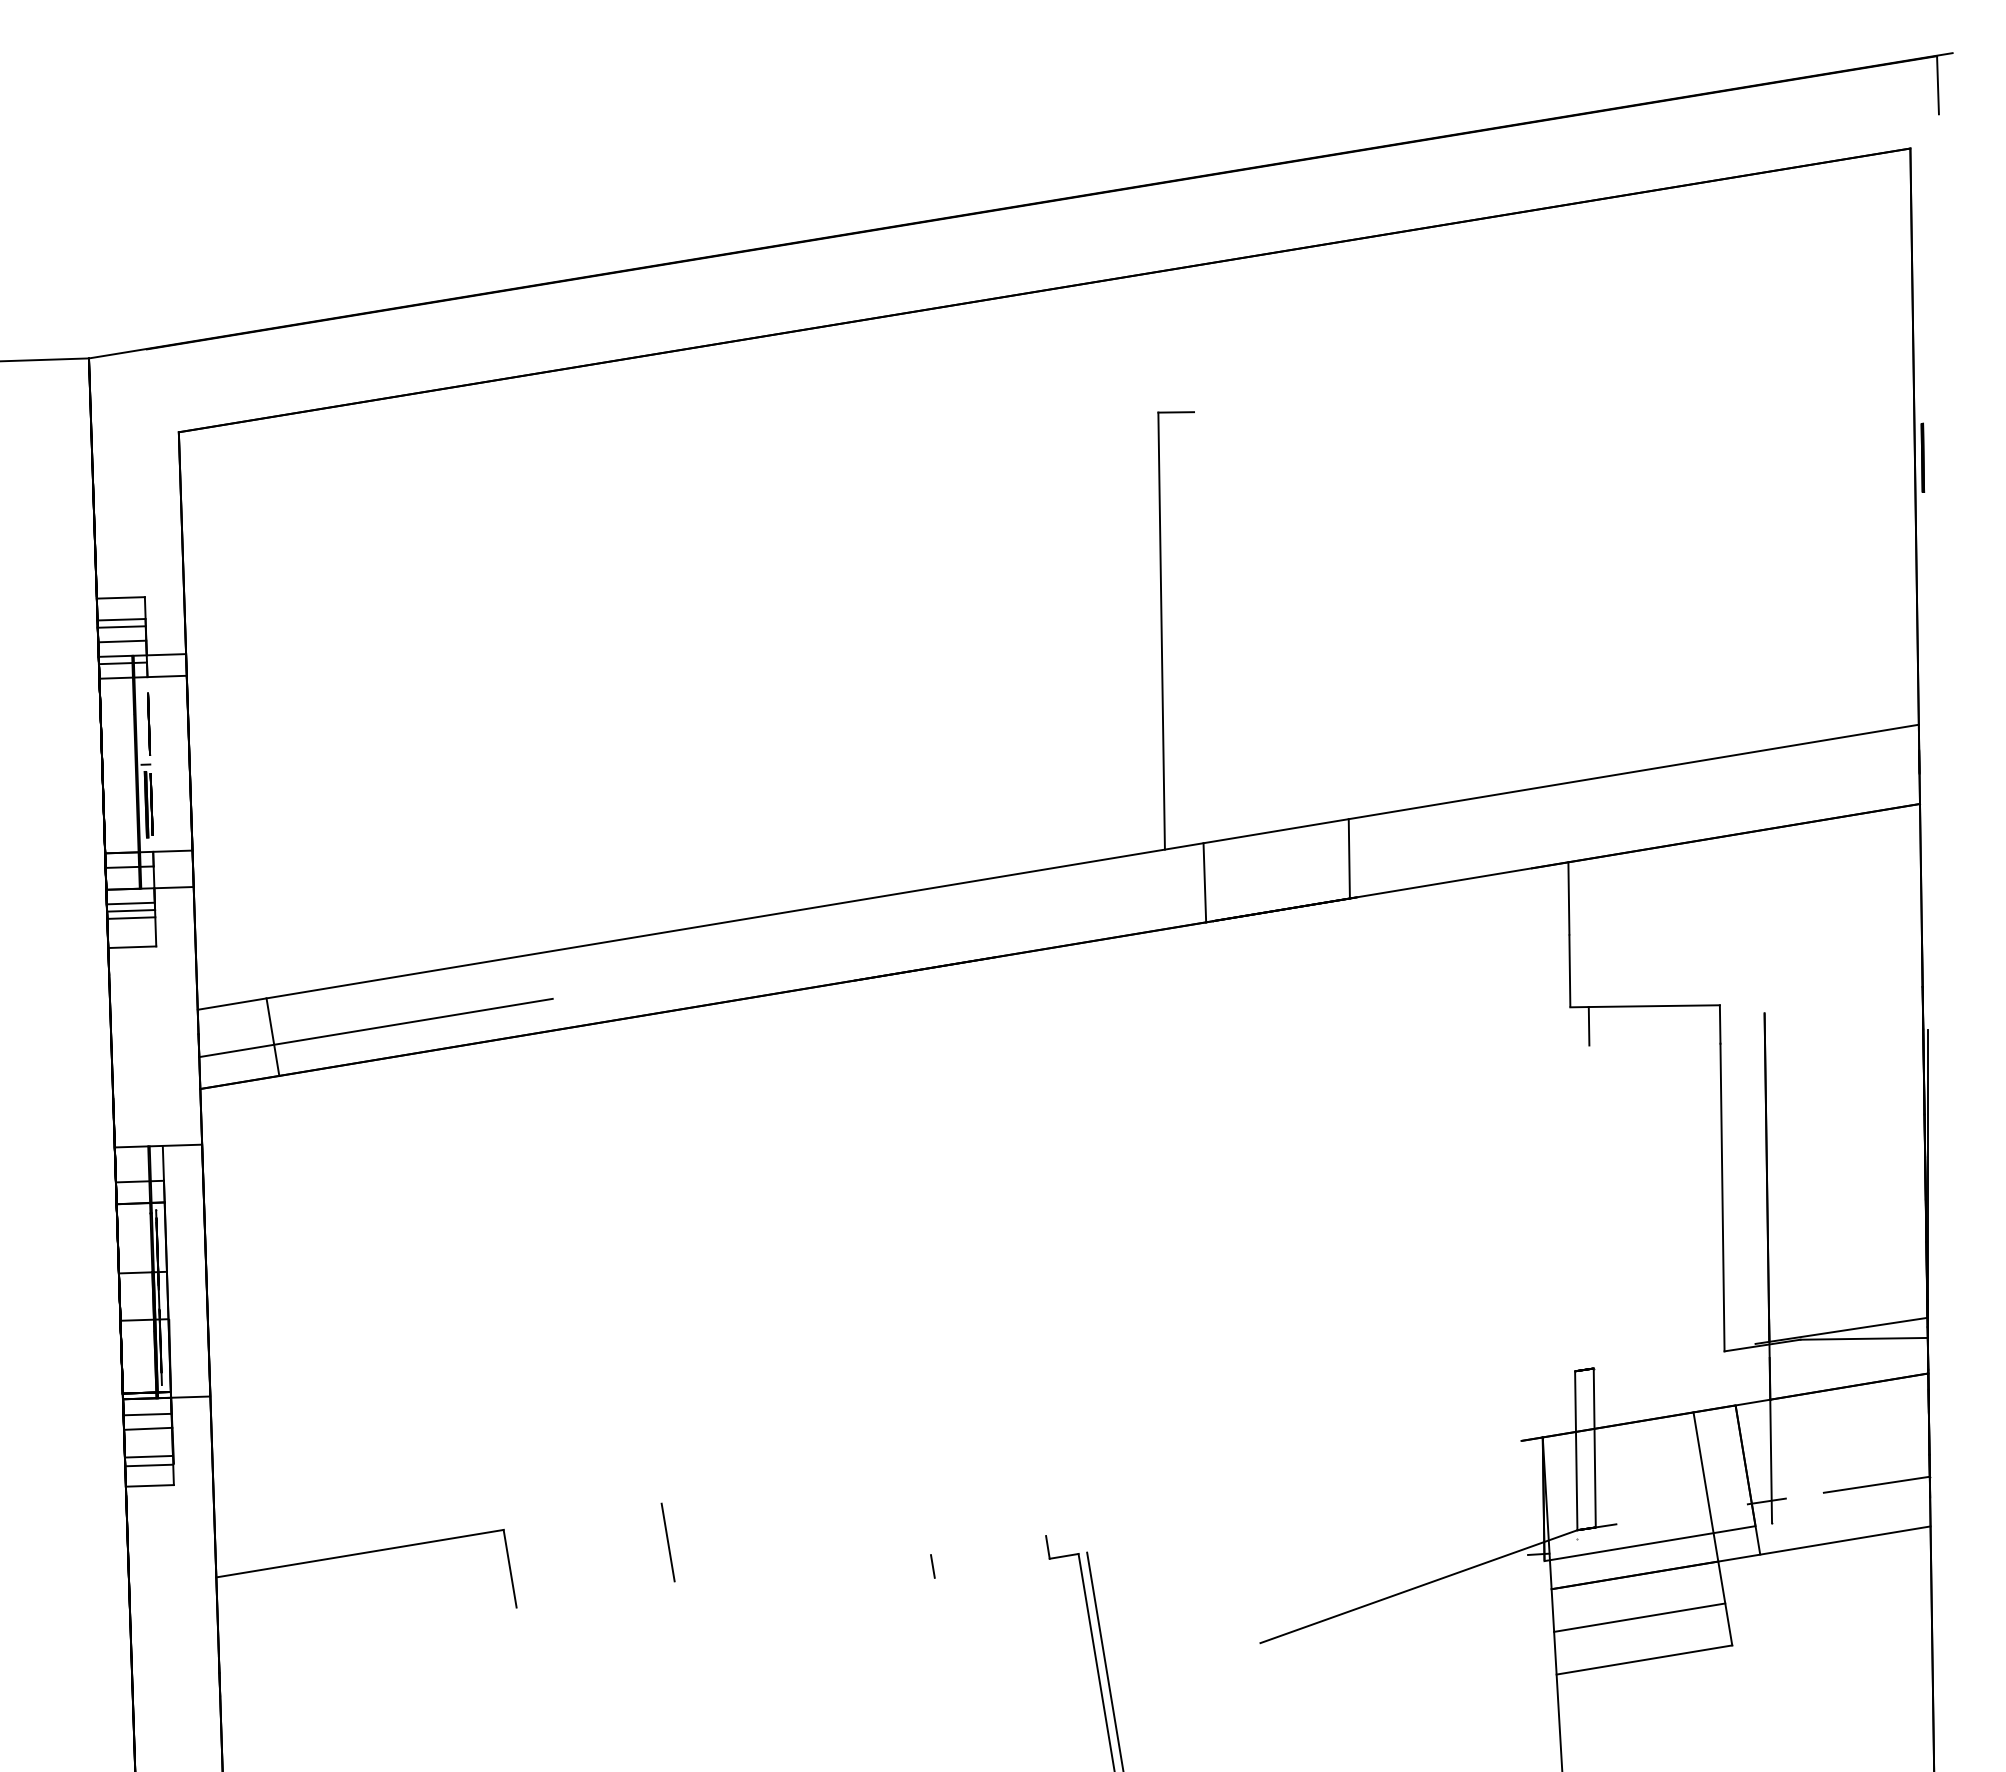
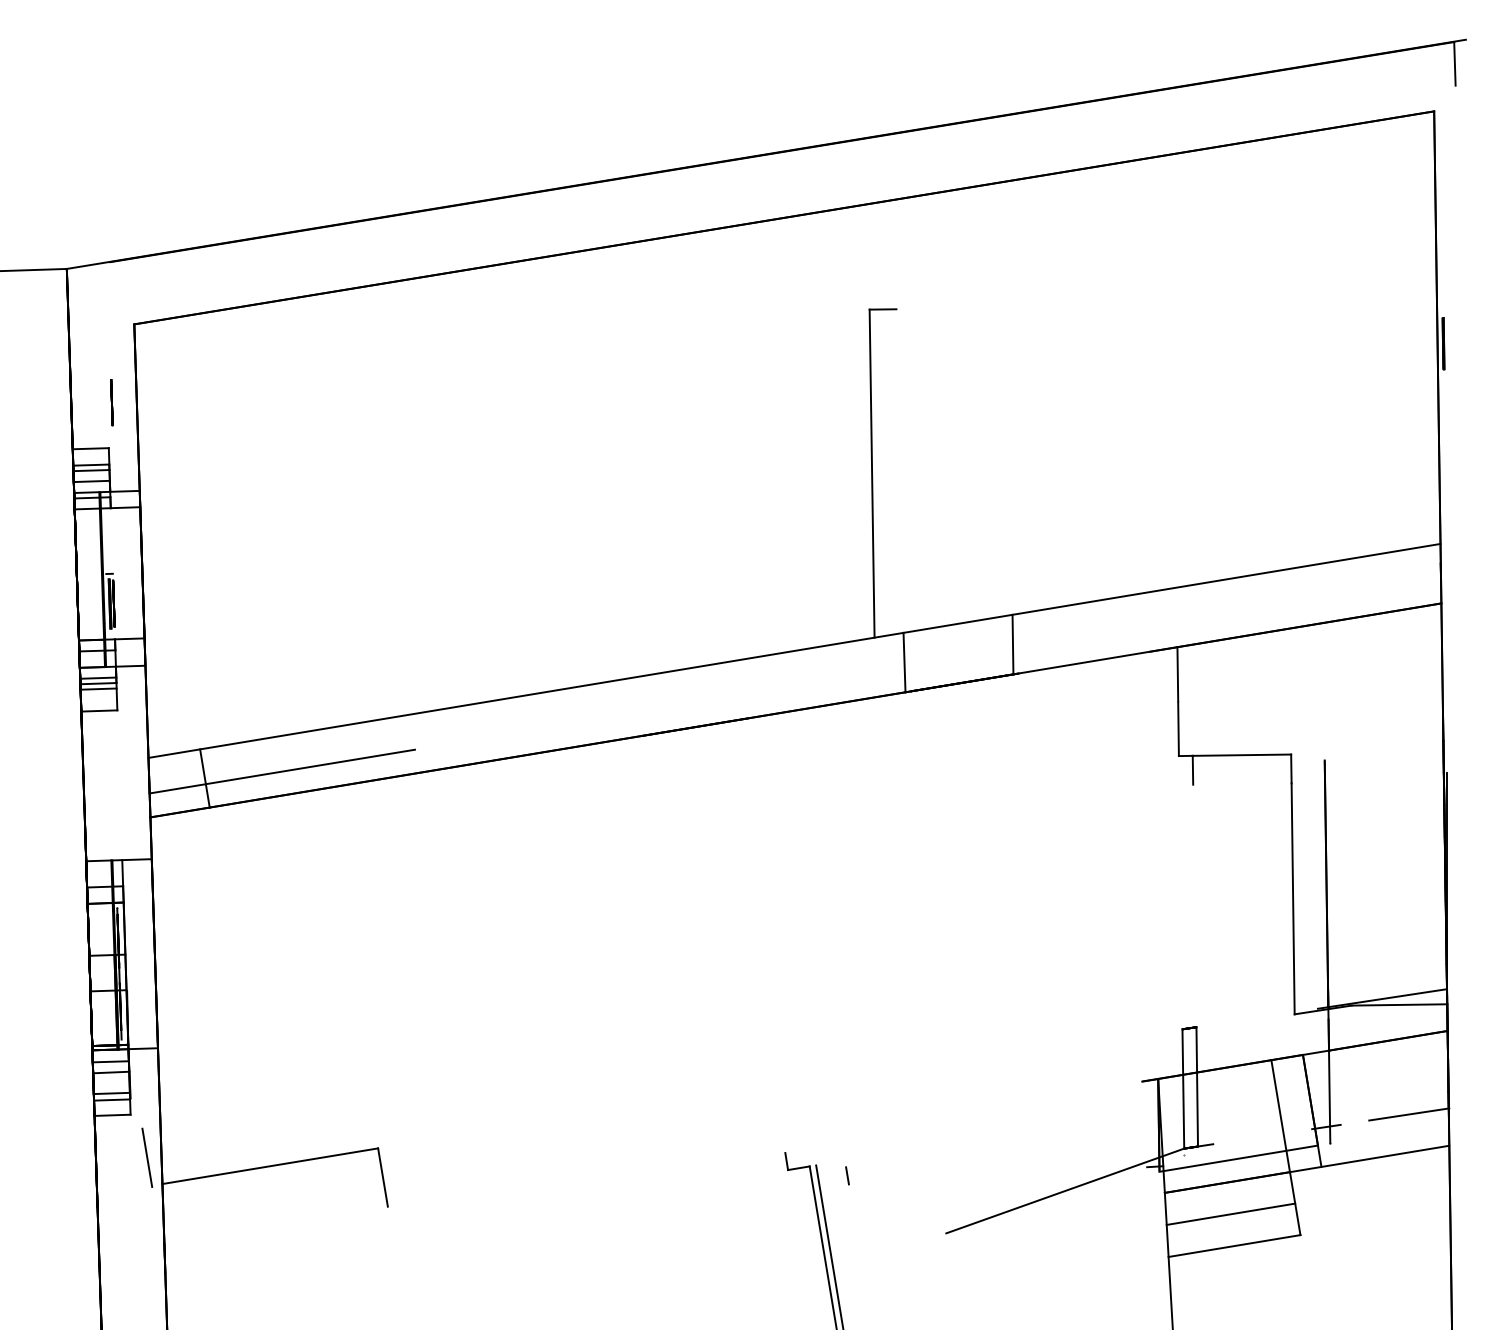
line: (149, 723) -> (112, 401), moved
line: (667, 1542) -> (146, 1157), moved
line: (932, 1566) -> (847, 1175), moved

